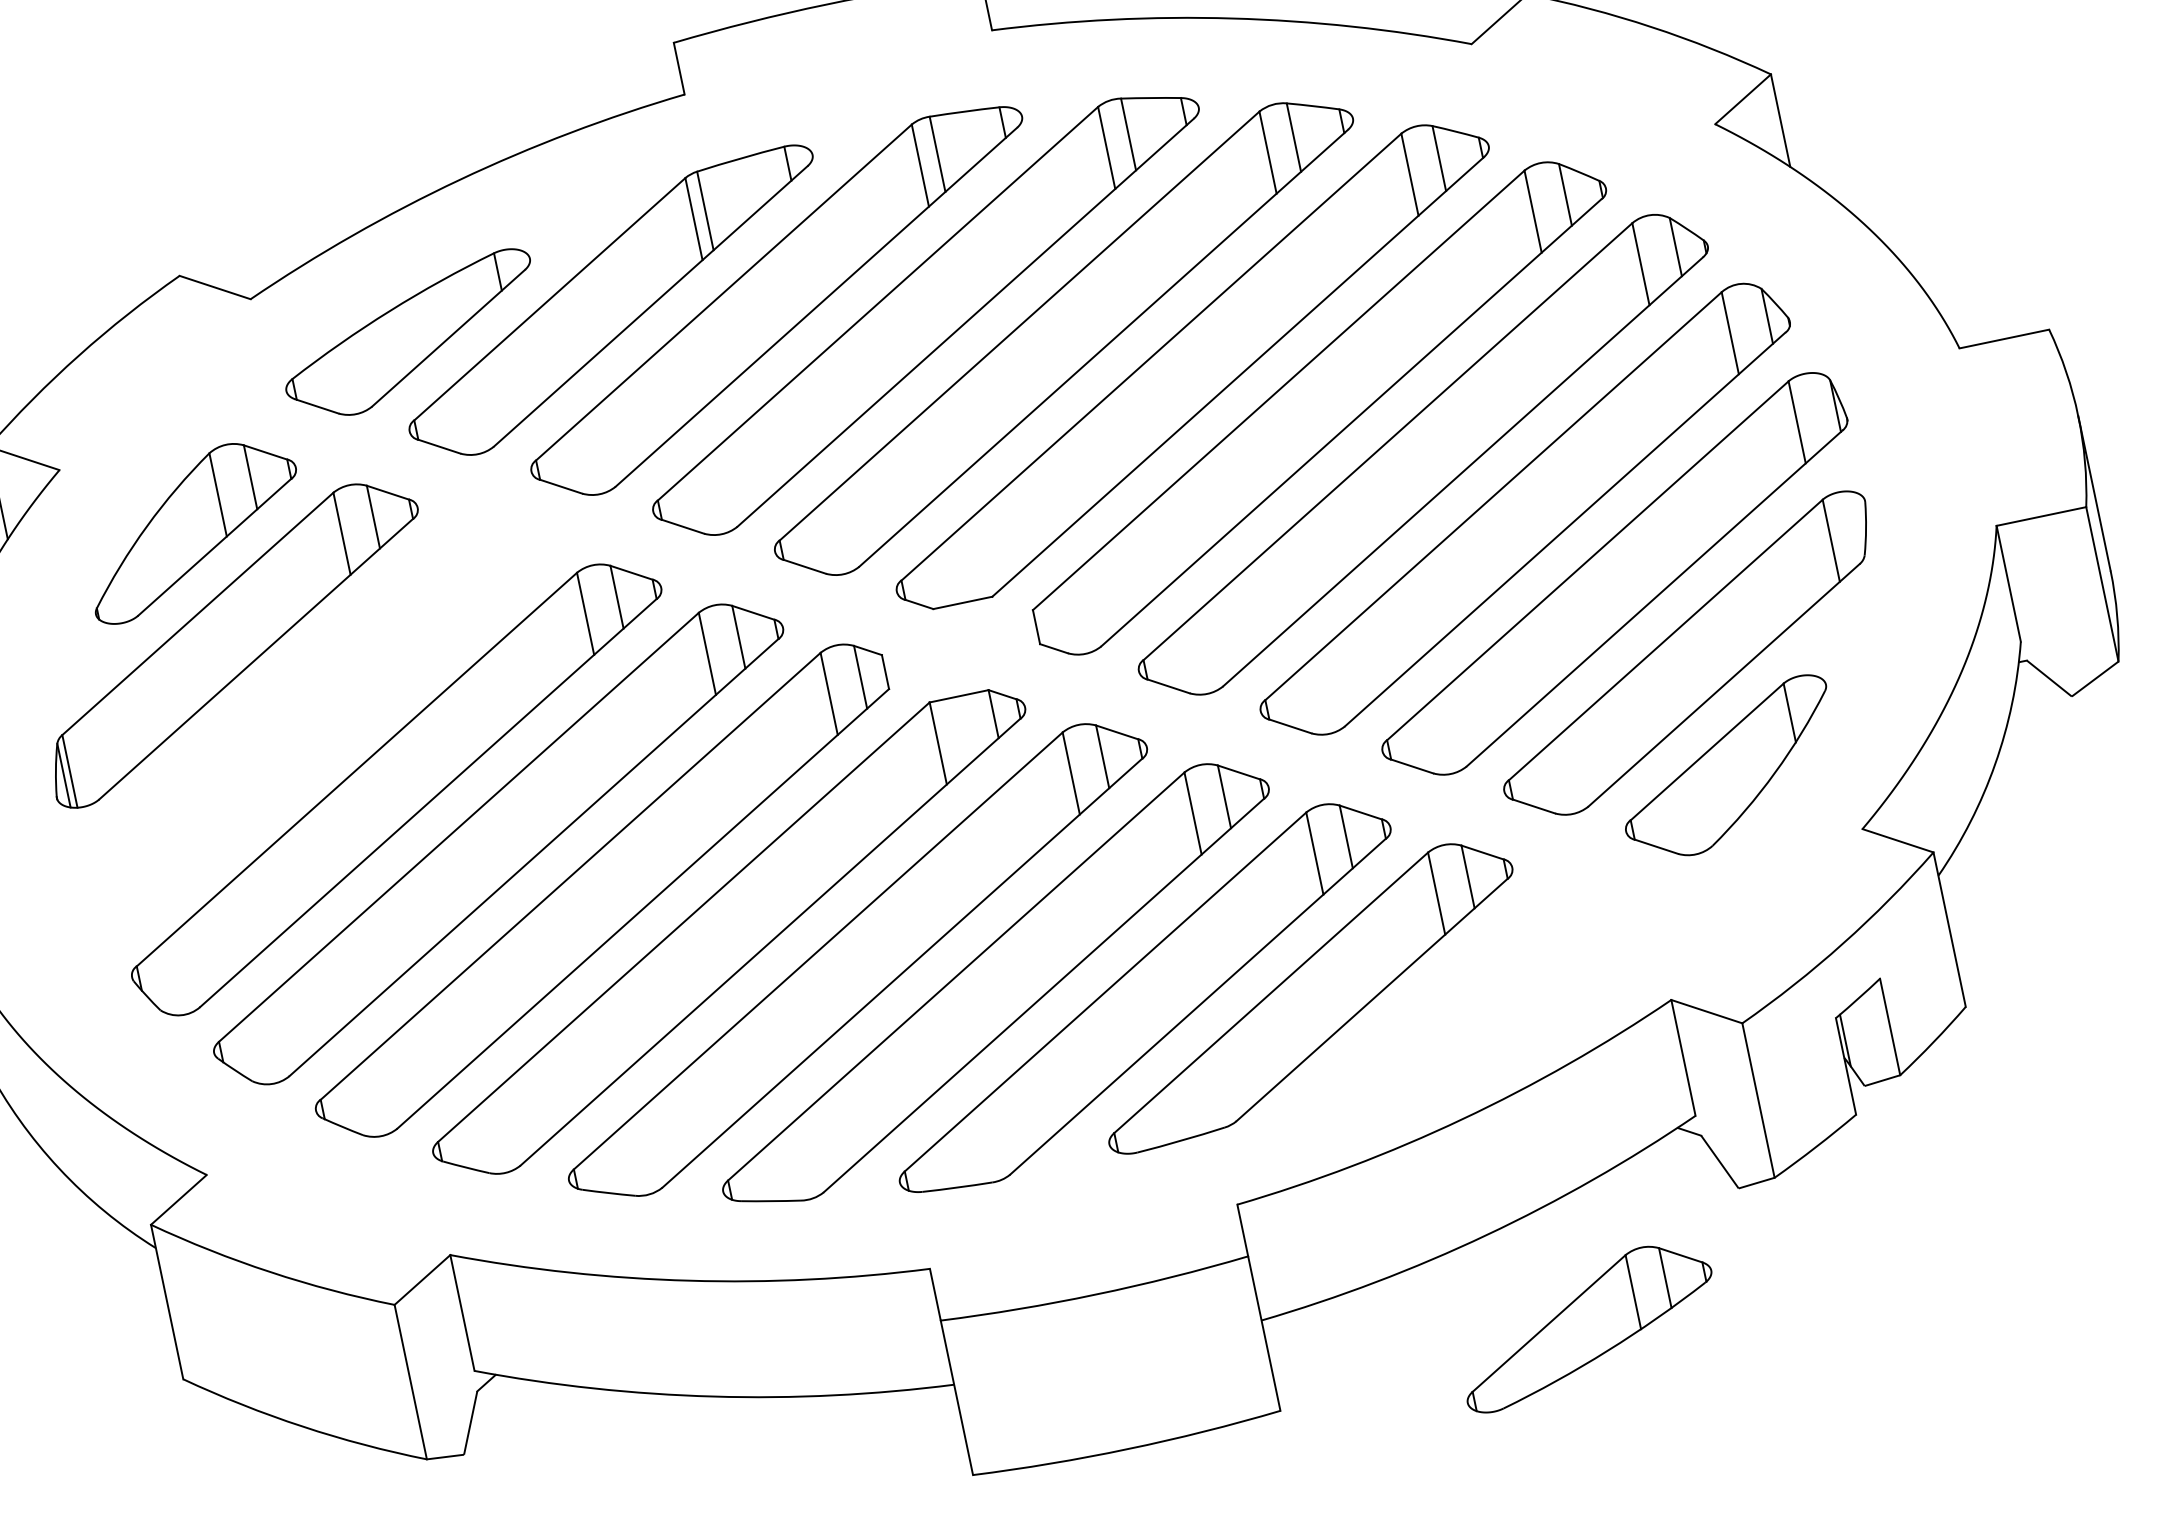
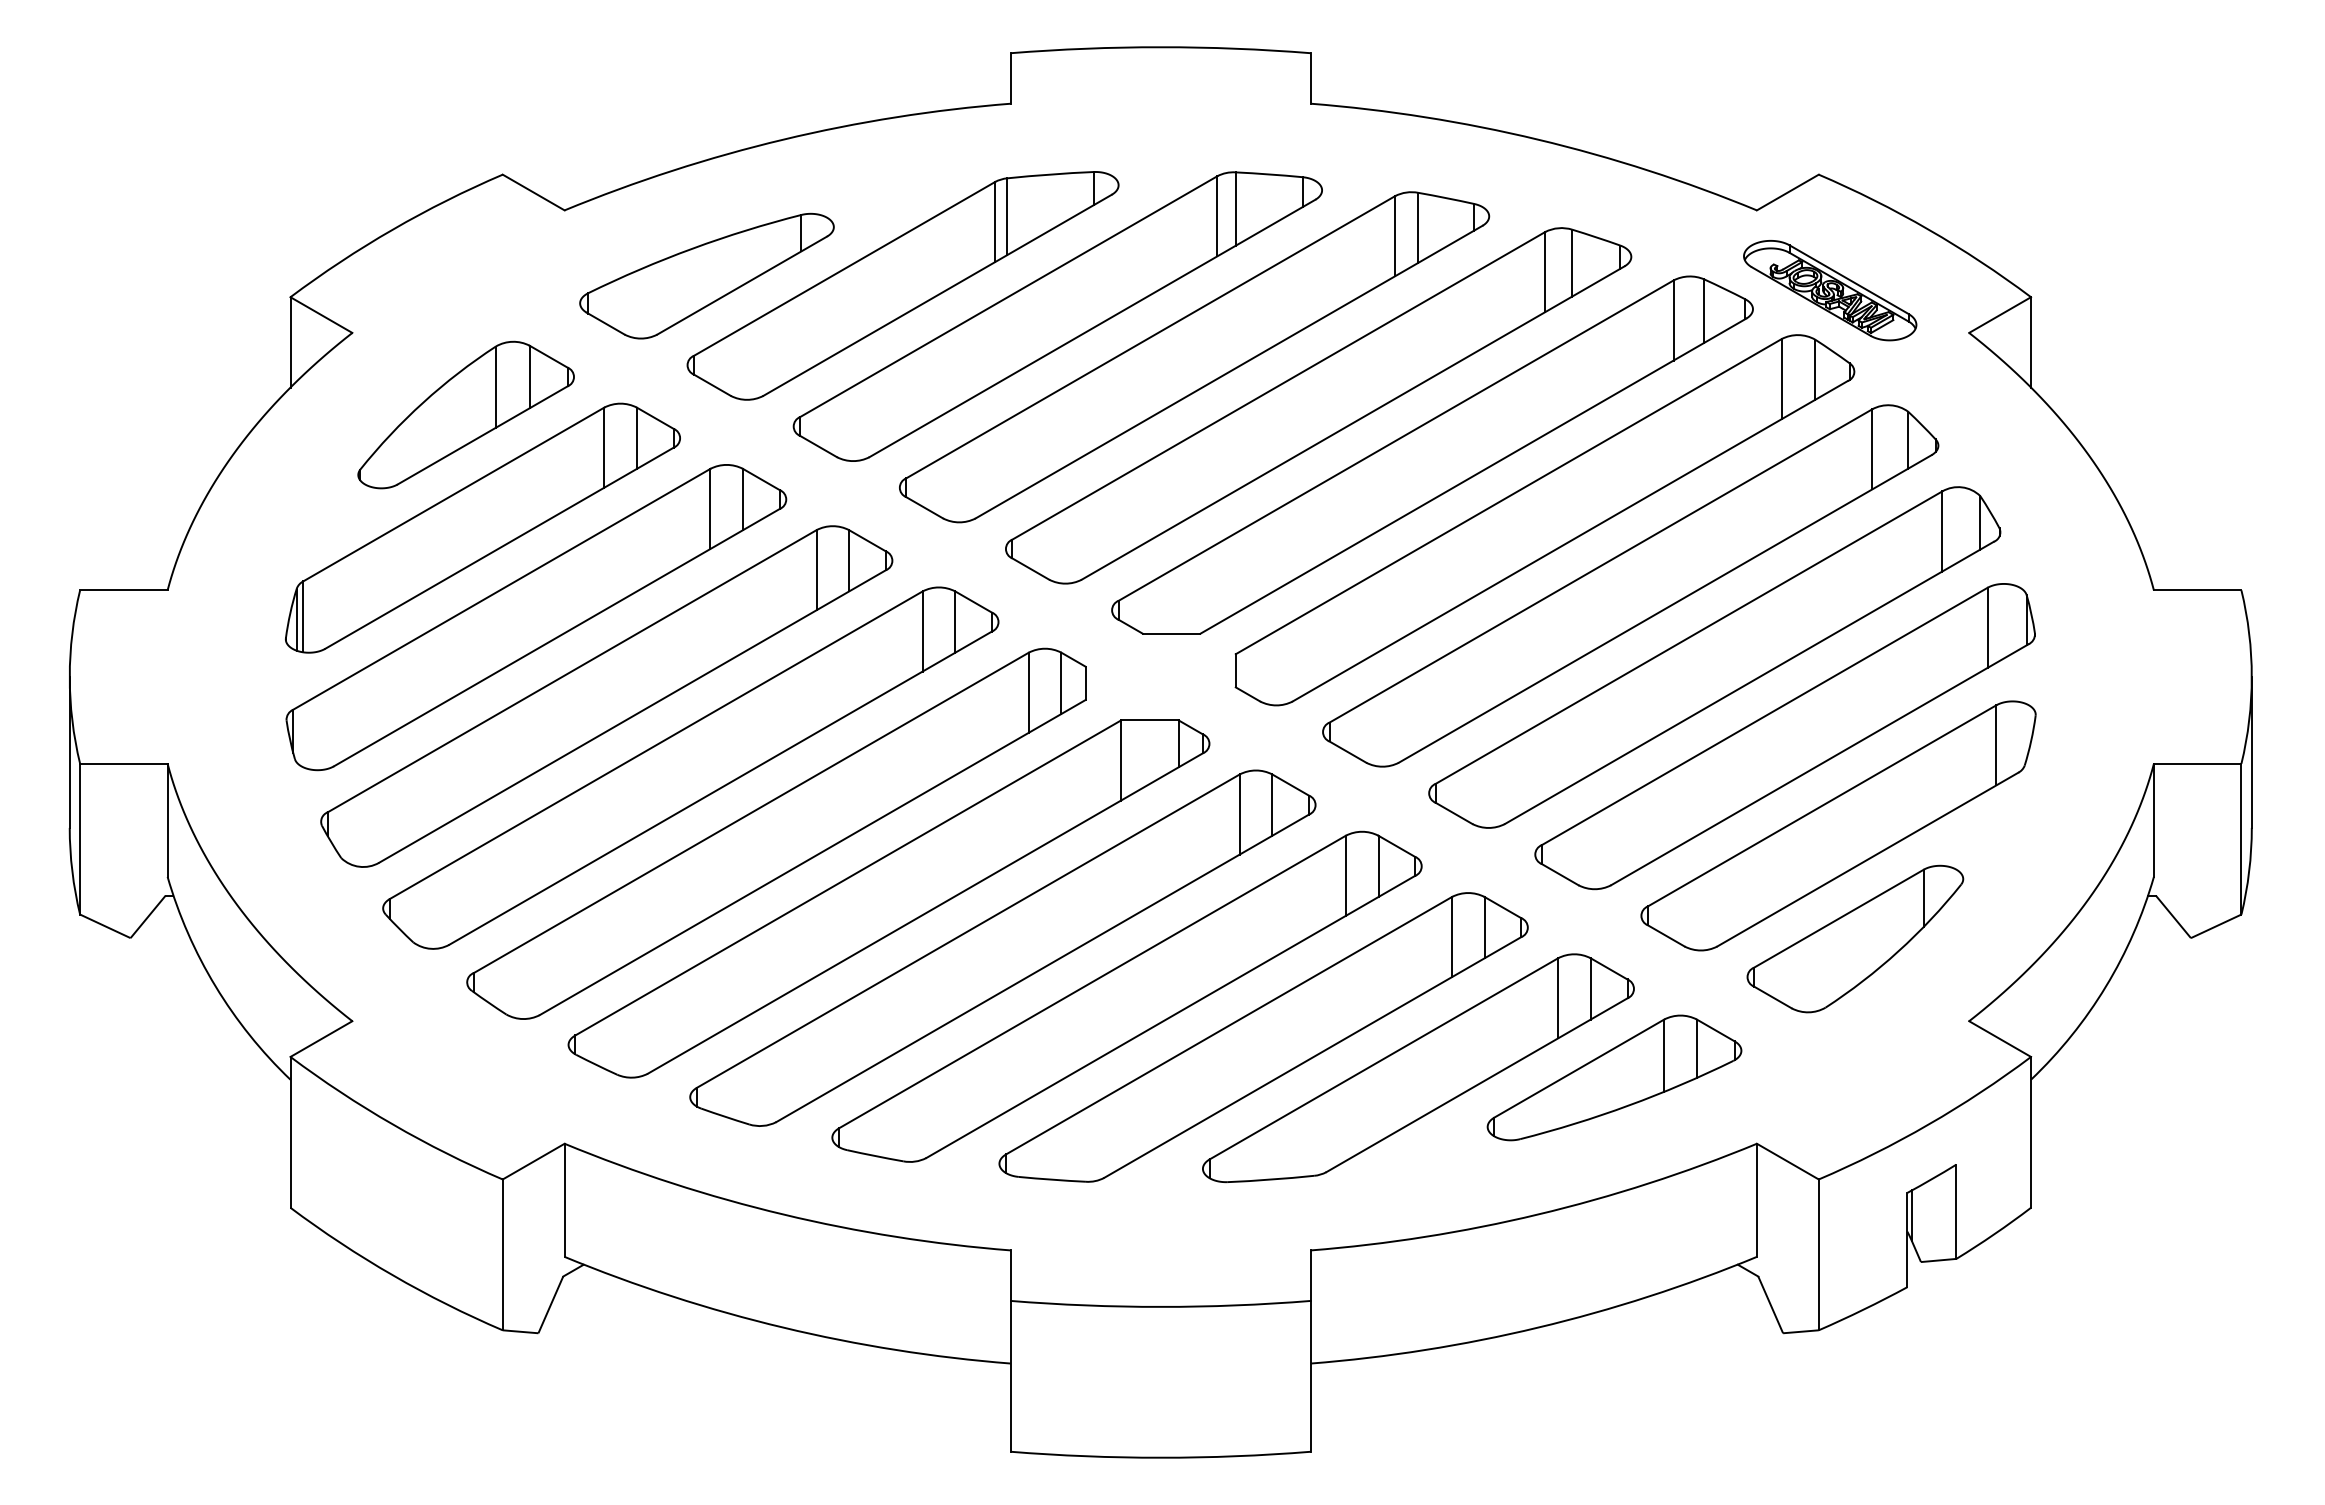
part: (1564, 110) -> (1830, 290), added
part: (308, 722) -> (536, 617), added
part: (1587, 1325) -> (1614, 1077), moved

